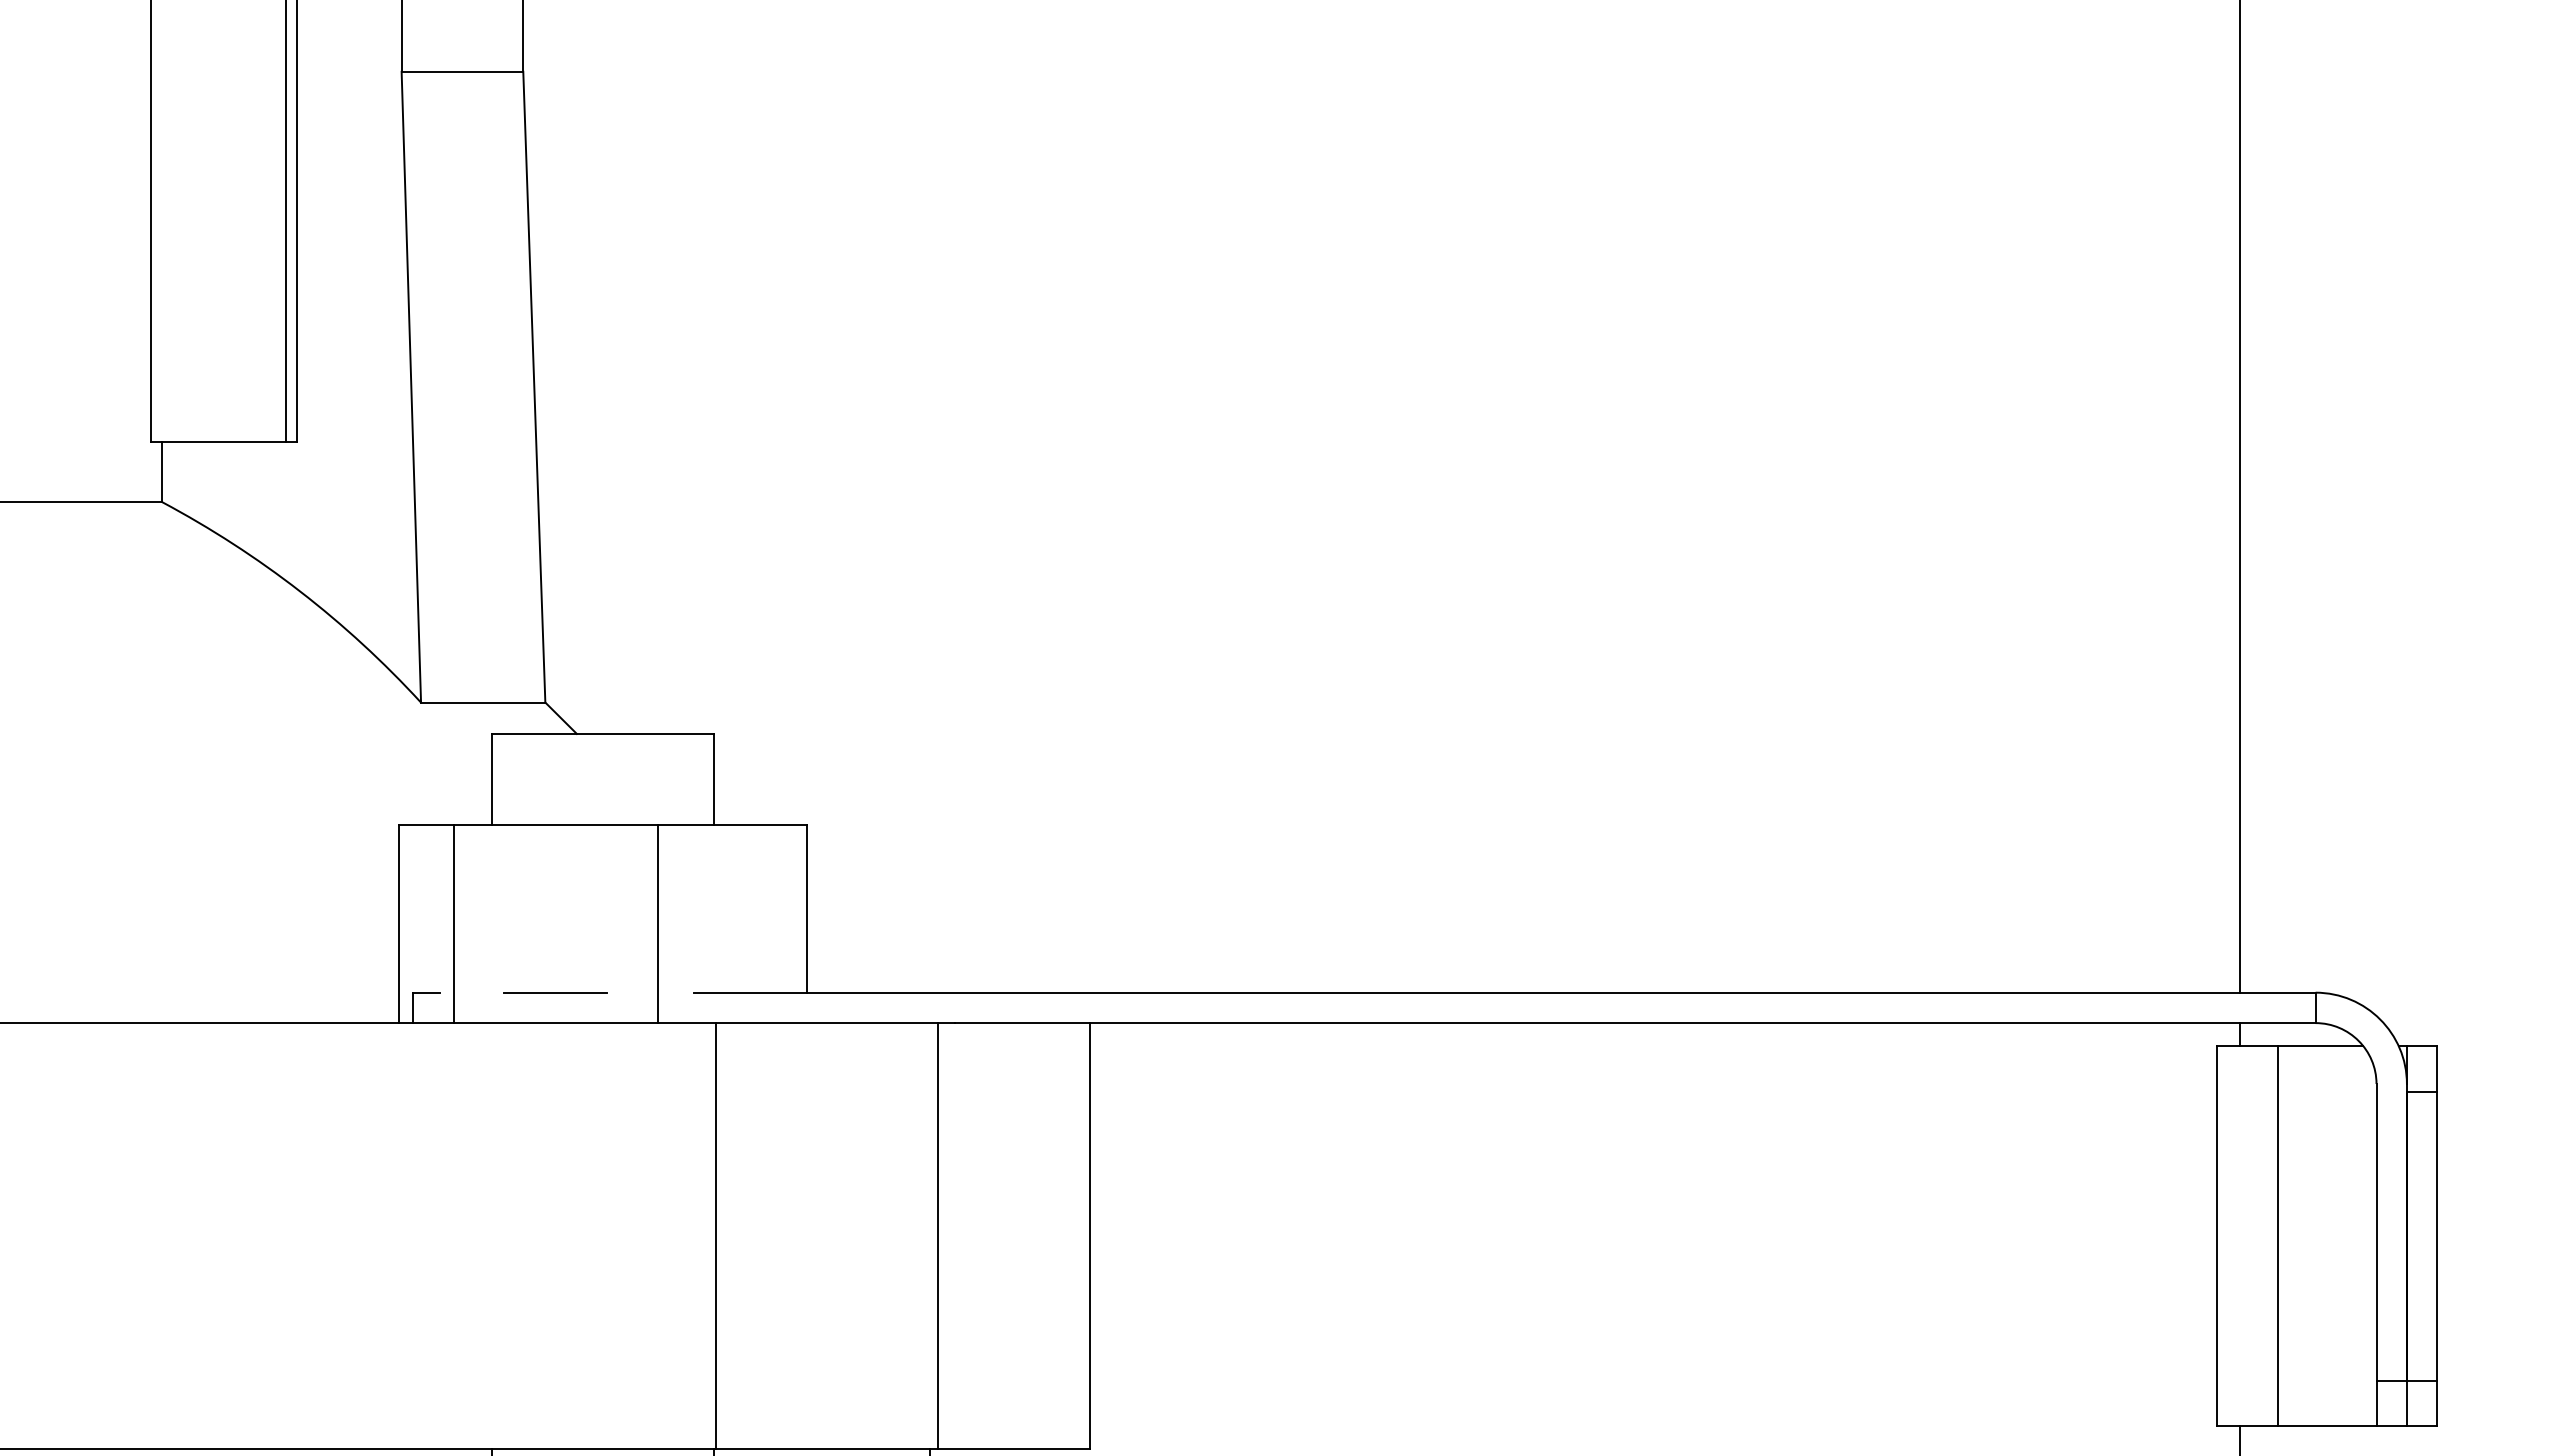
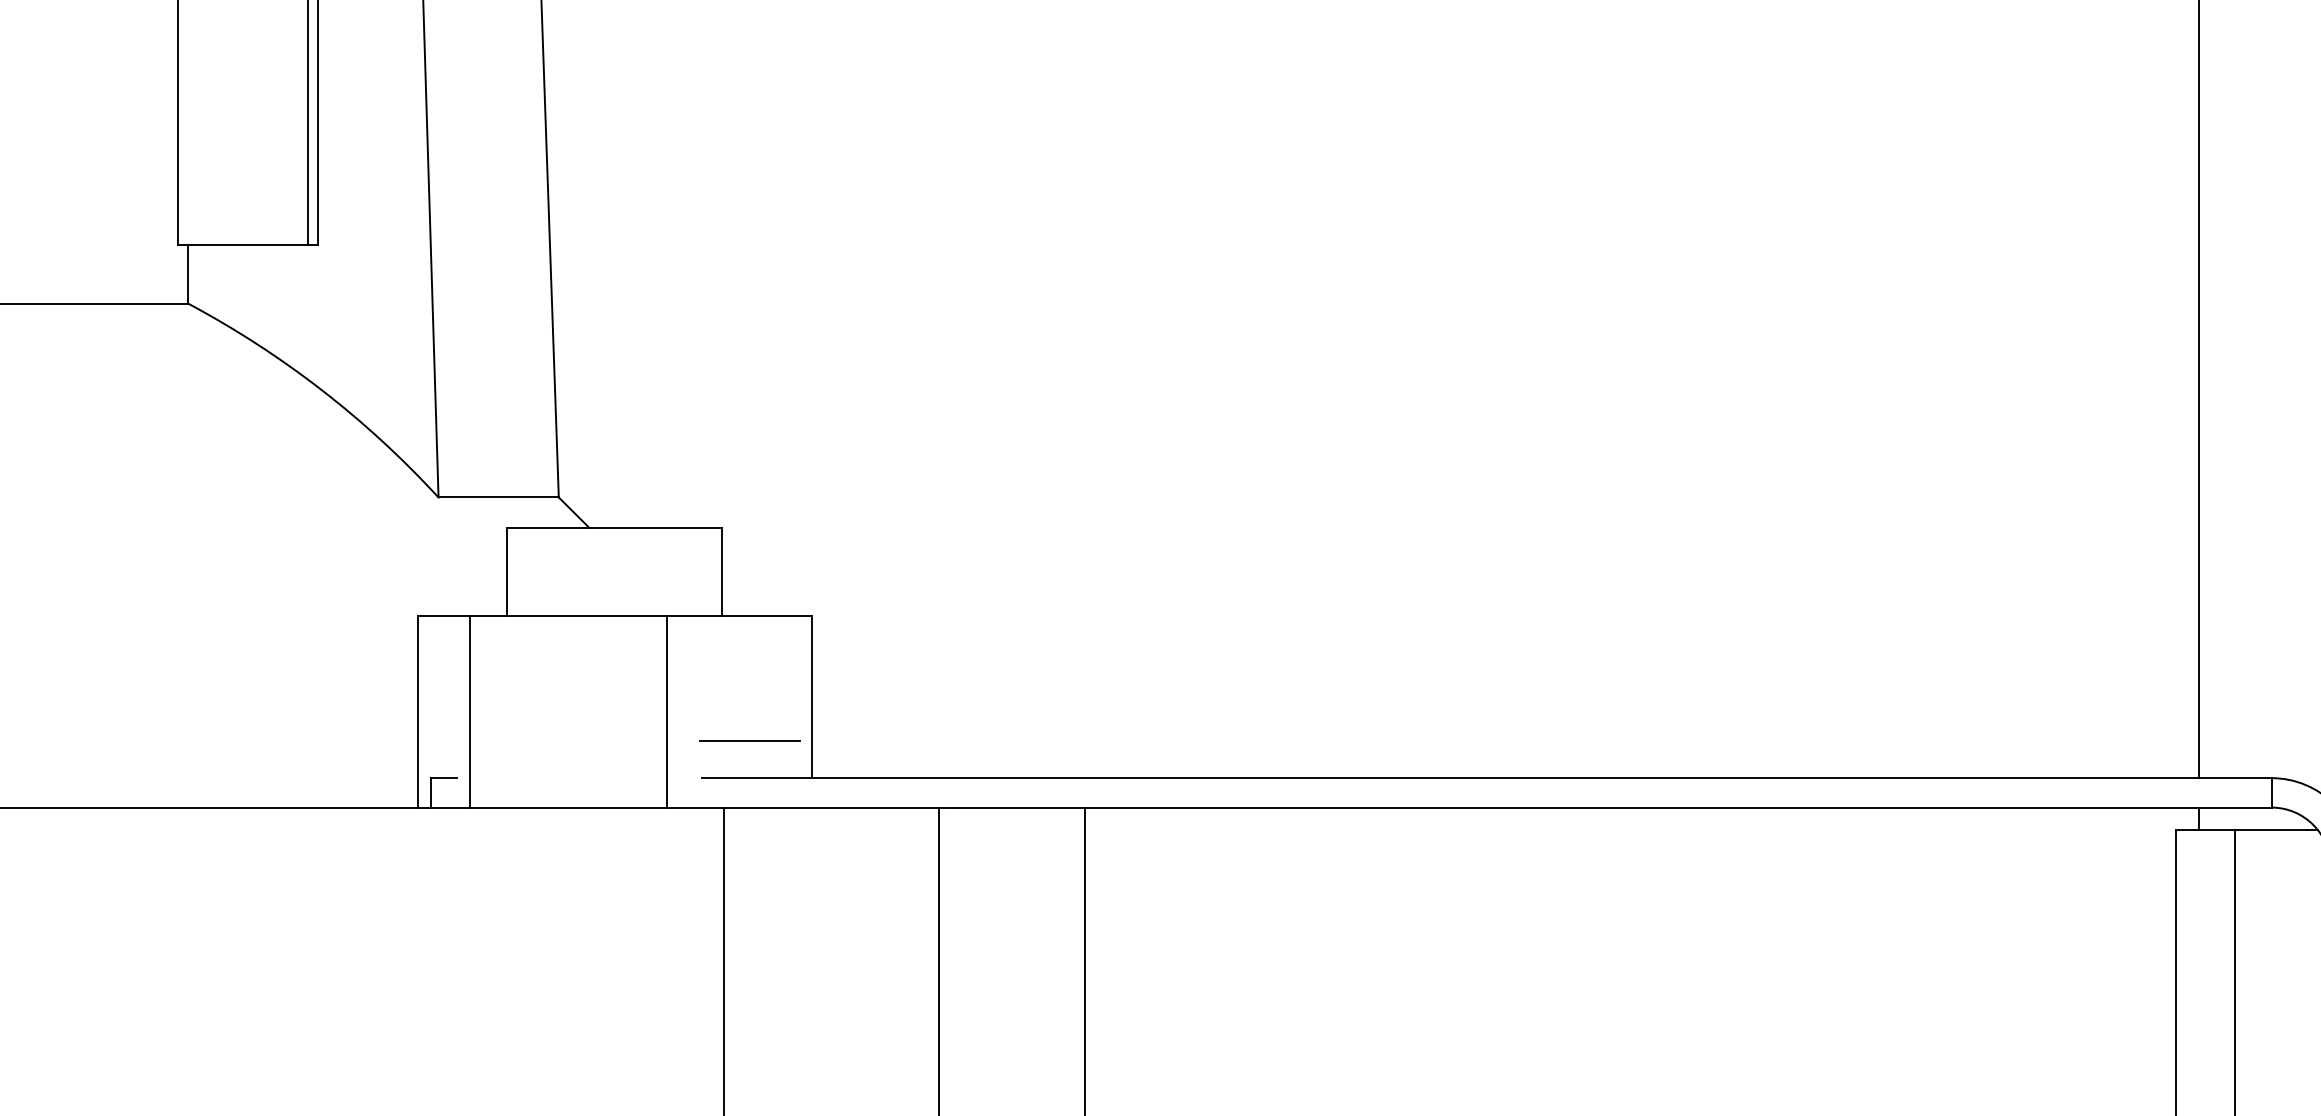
line: (555, 992) -> (749, 741), moved

